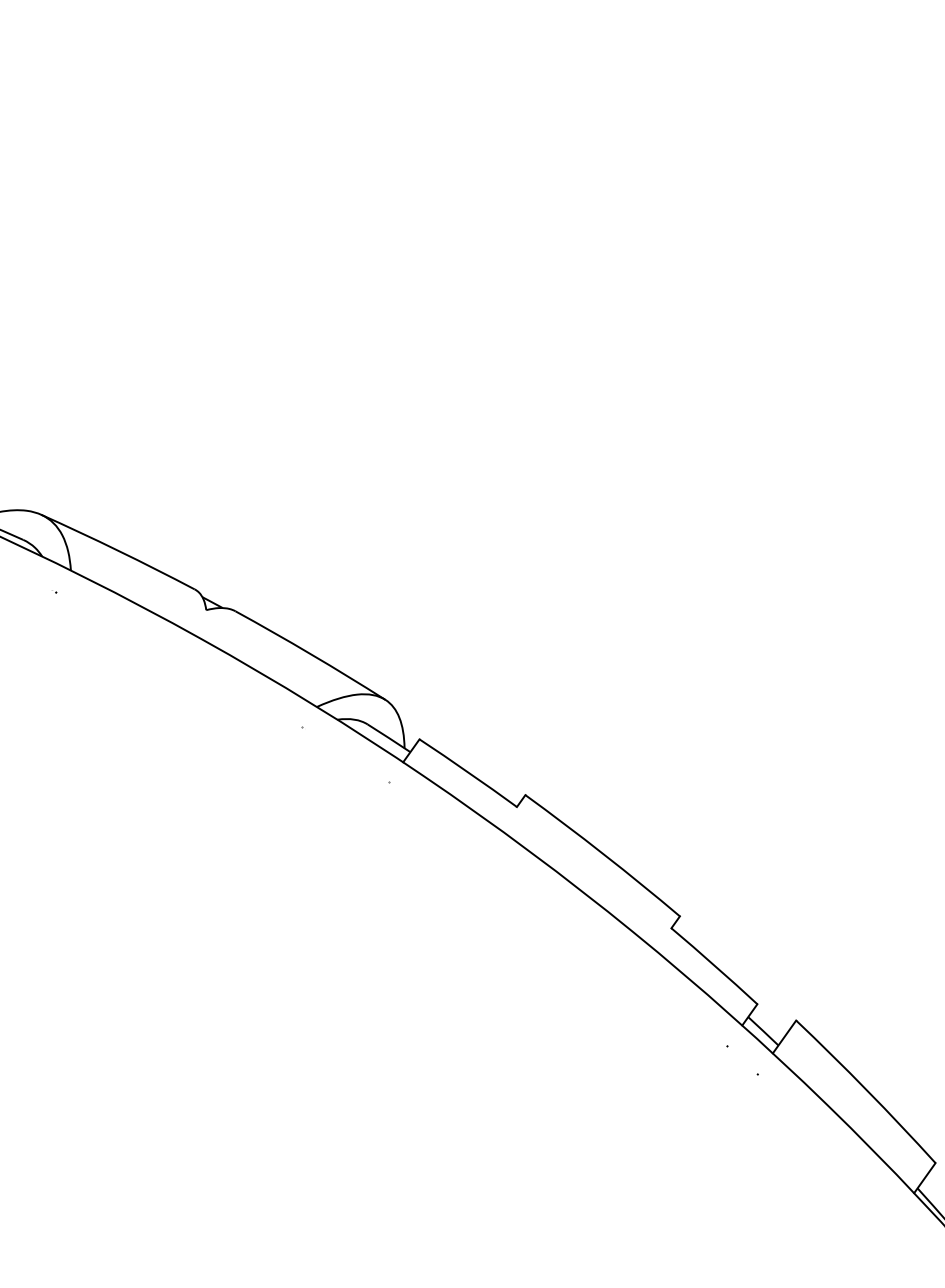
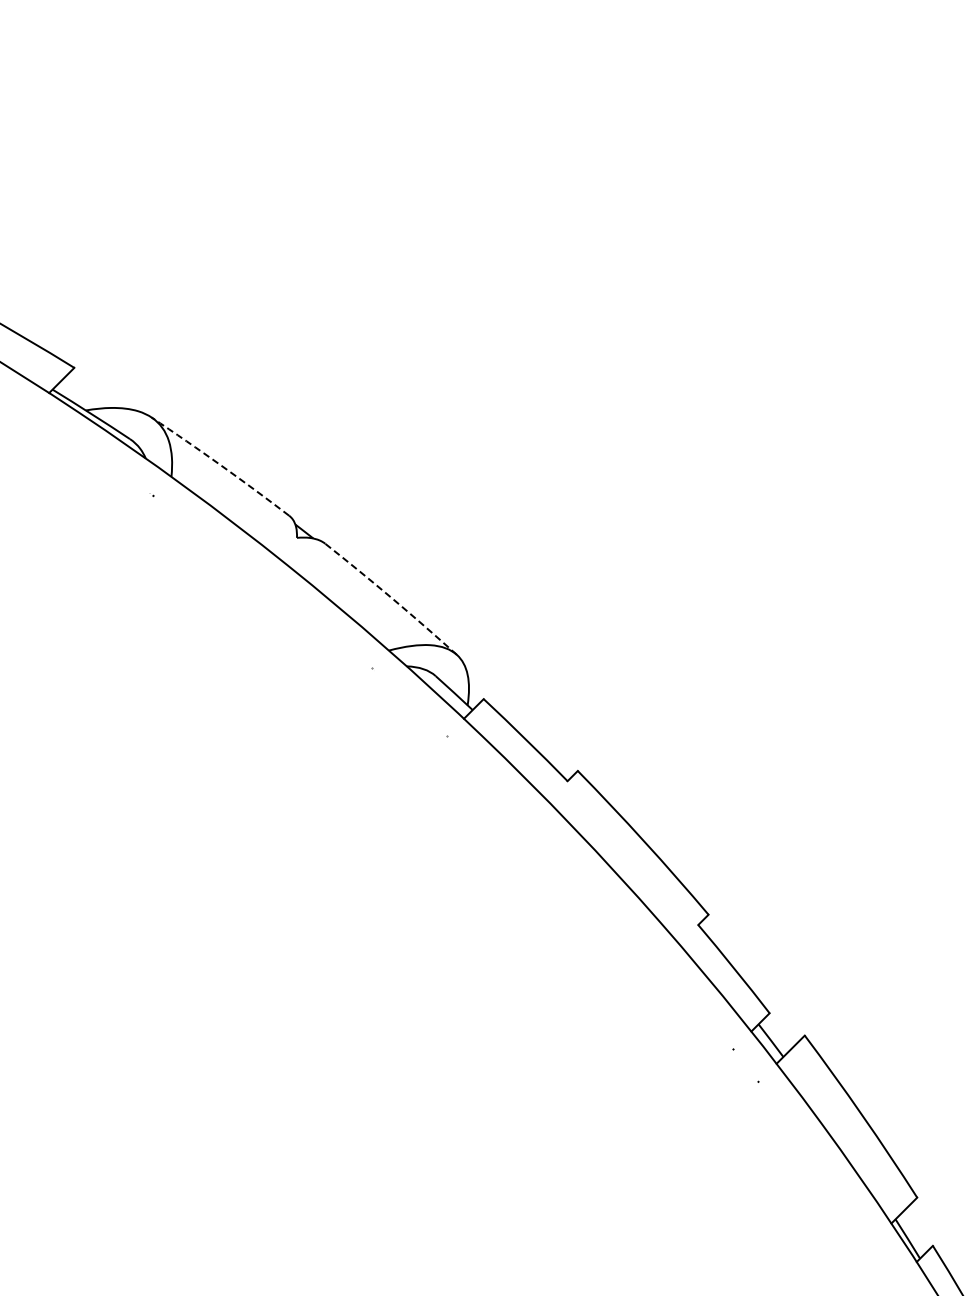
arc: (118, 550) -> (221, 465), solid -> dashed
arc: (311, 654) -> (392, 598), solid -> dashed

